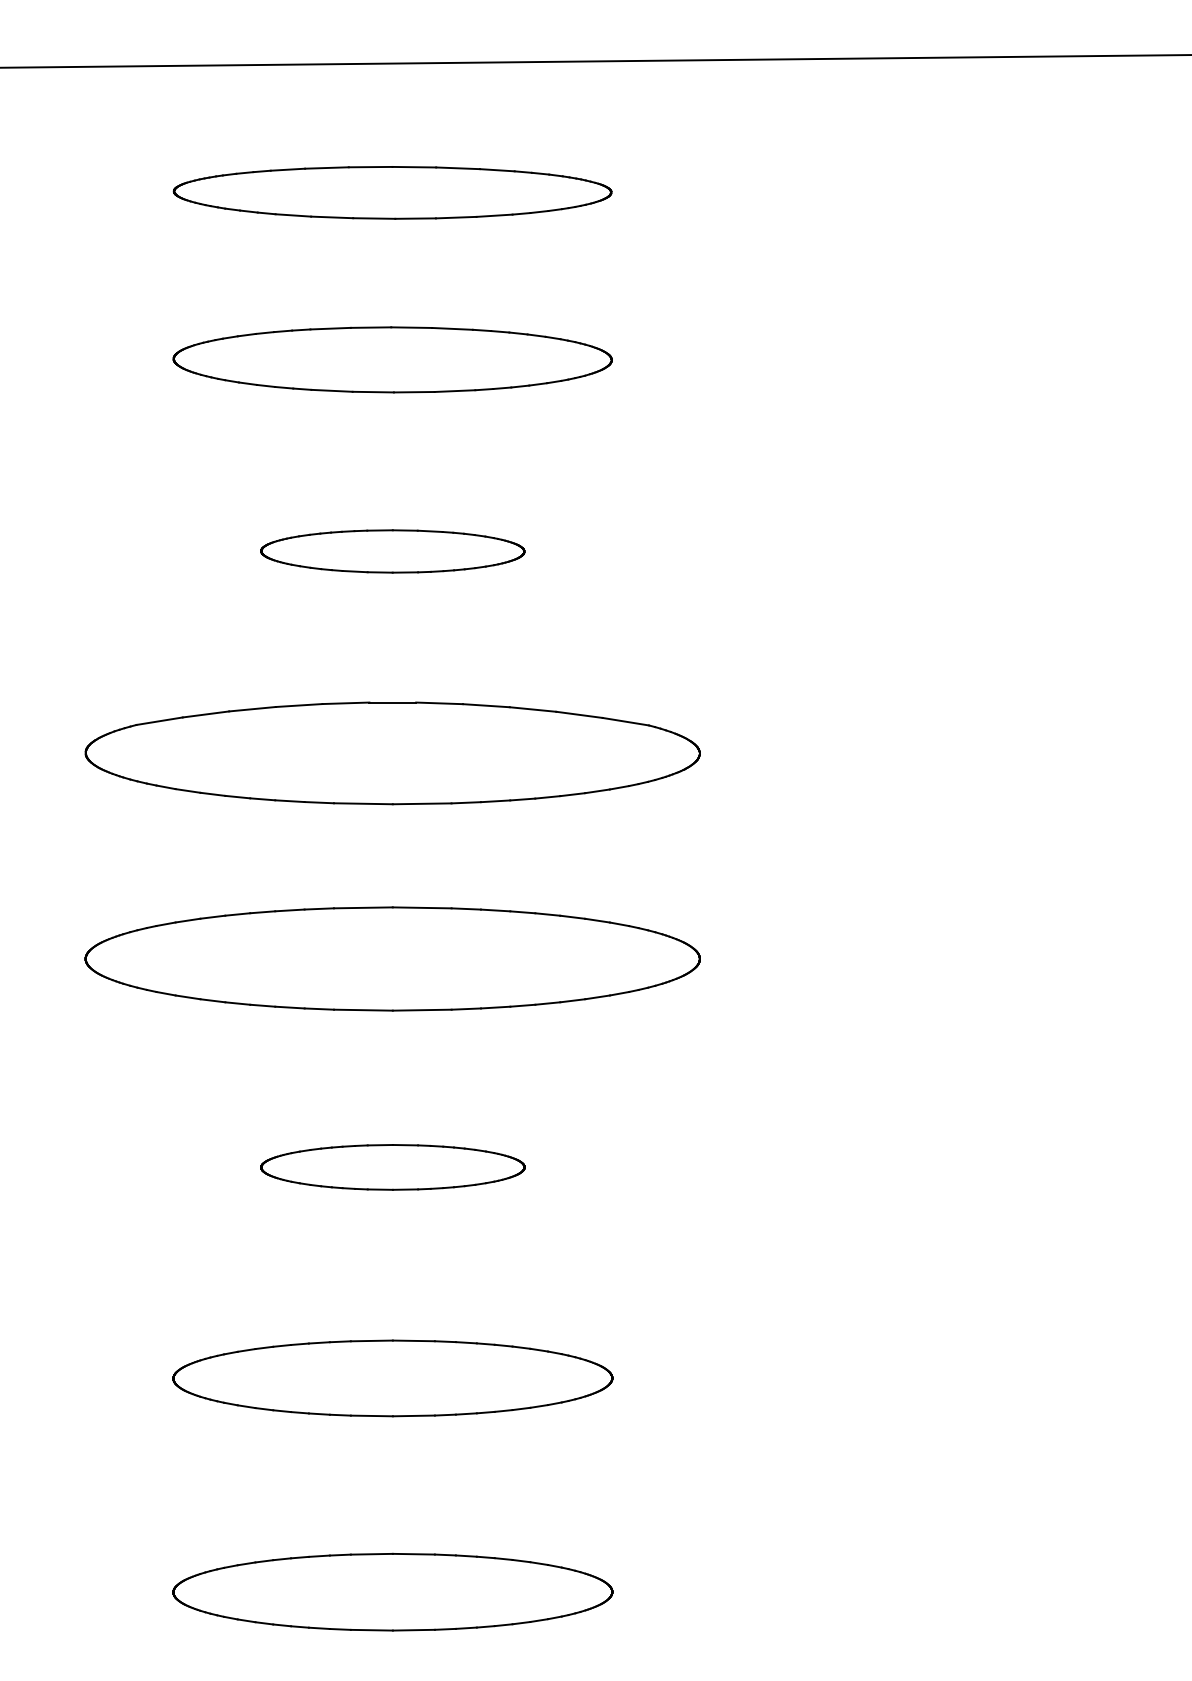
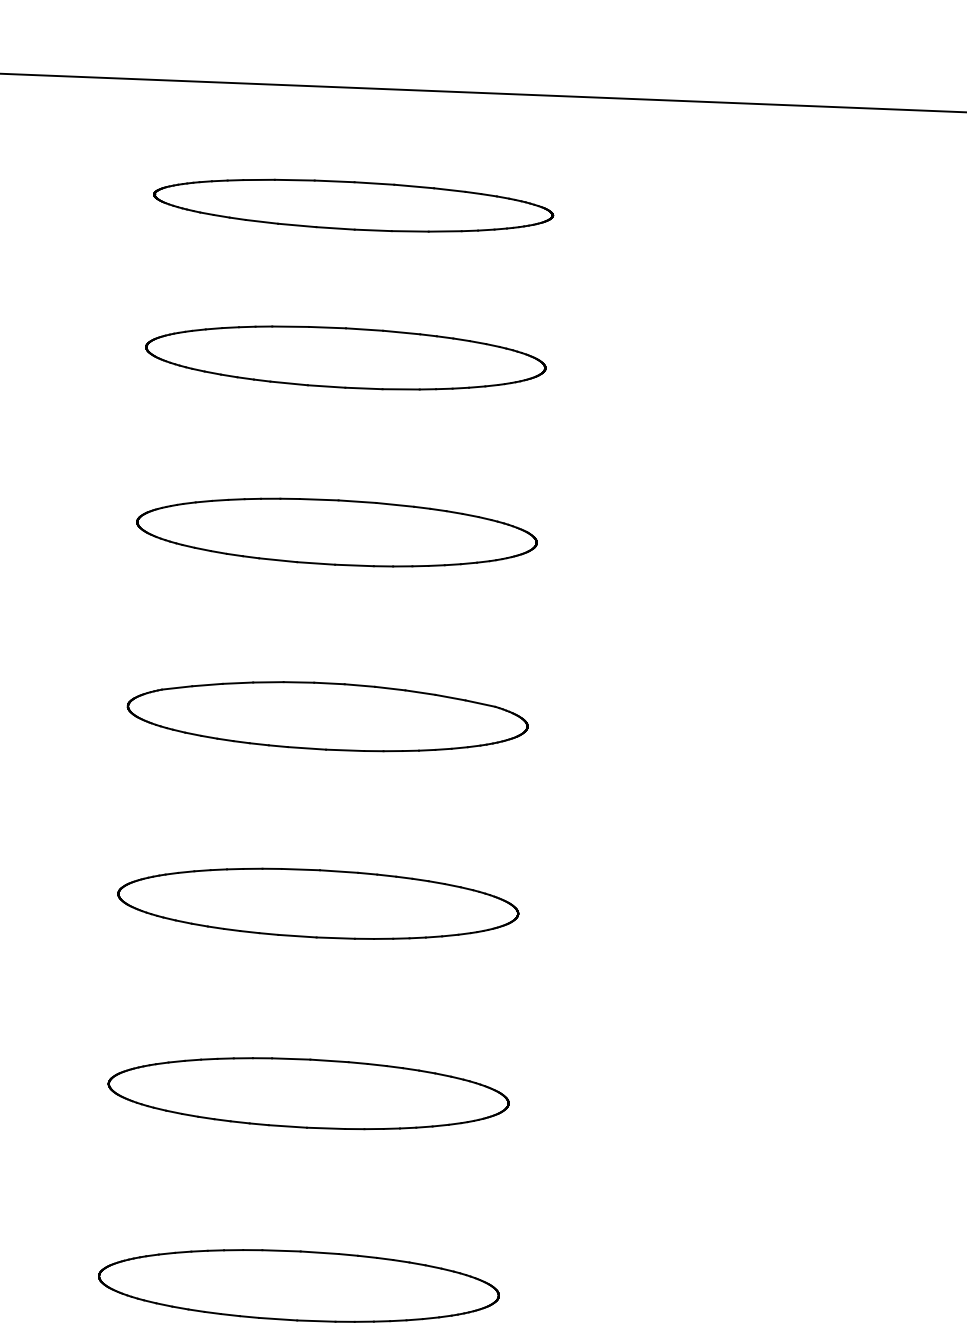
part: (392, 551) -> (336, 532), size x1.67
part: (392, 753) -> (327, 716), size x0.71
part: (392, 958) -> (317, 903), size x0.71
part: (392, 1167) -> (308, 1093), size x1.67

